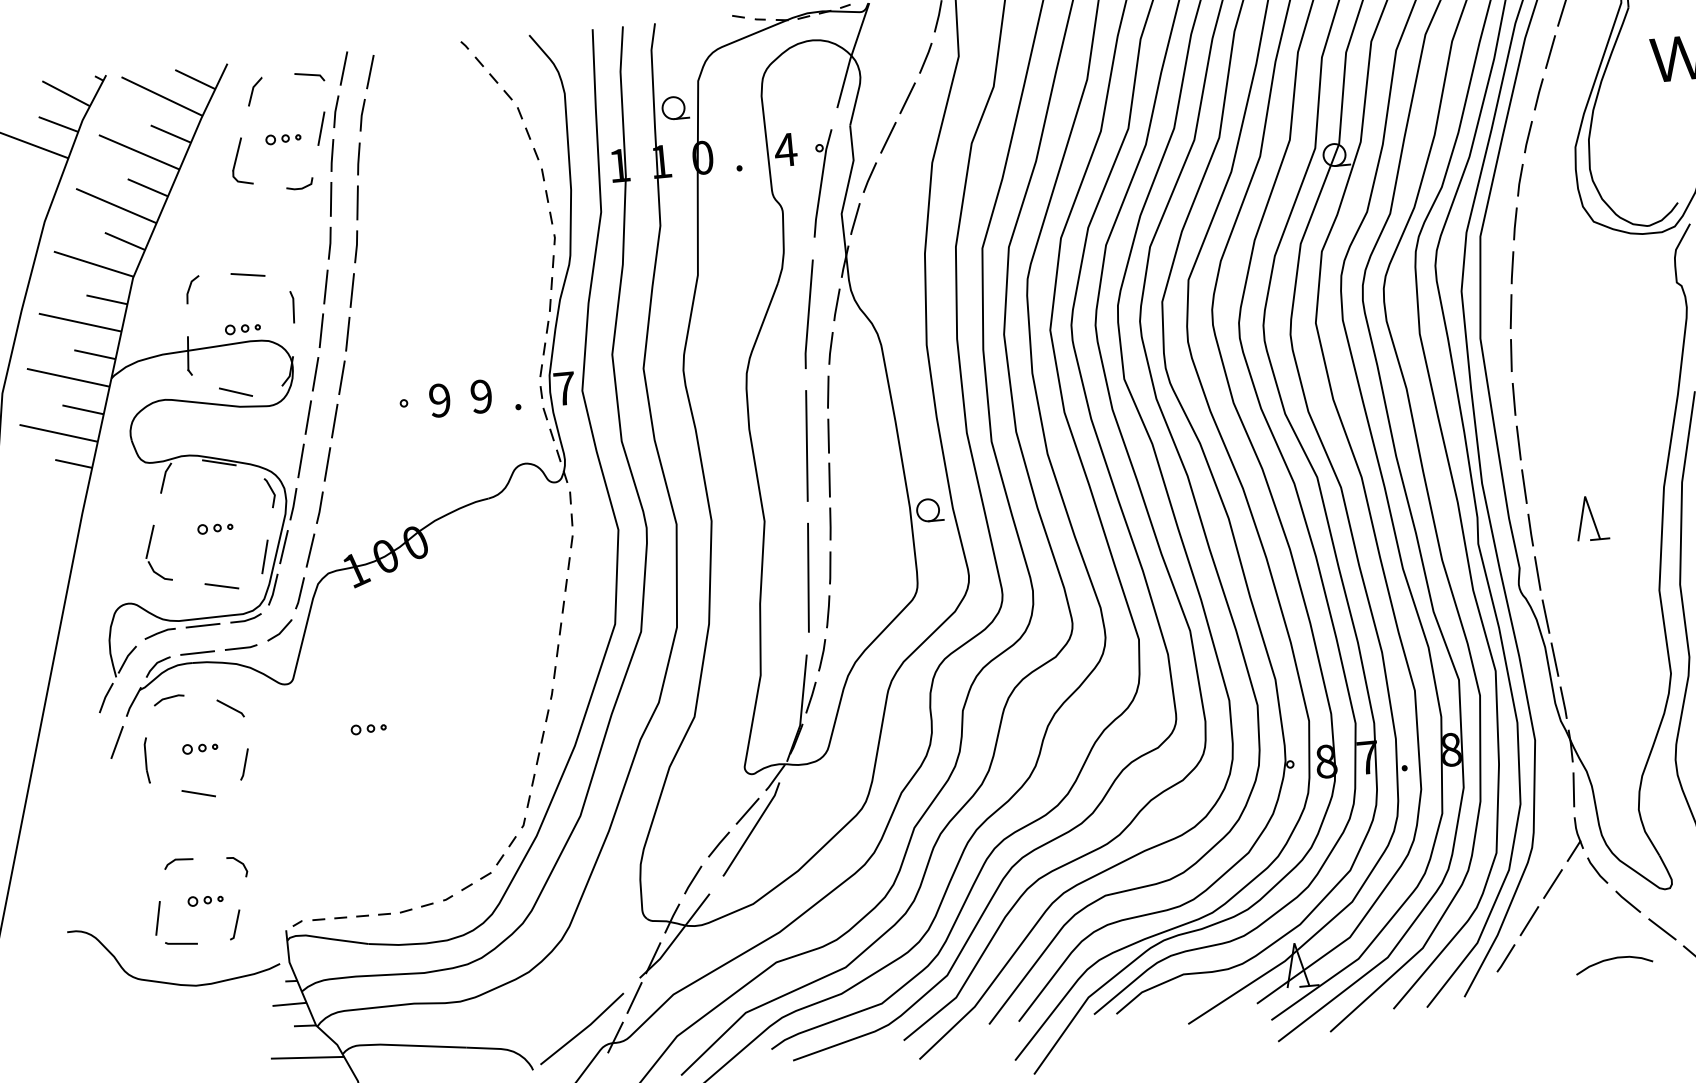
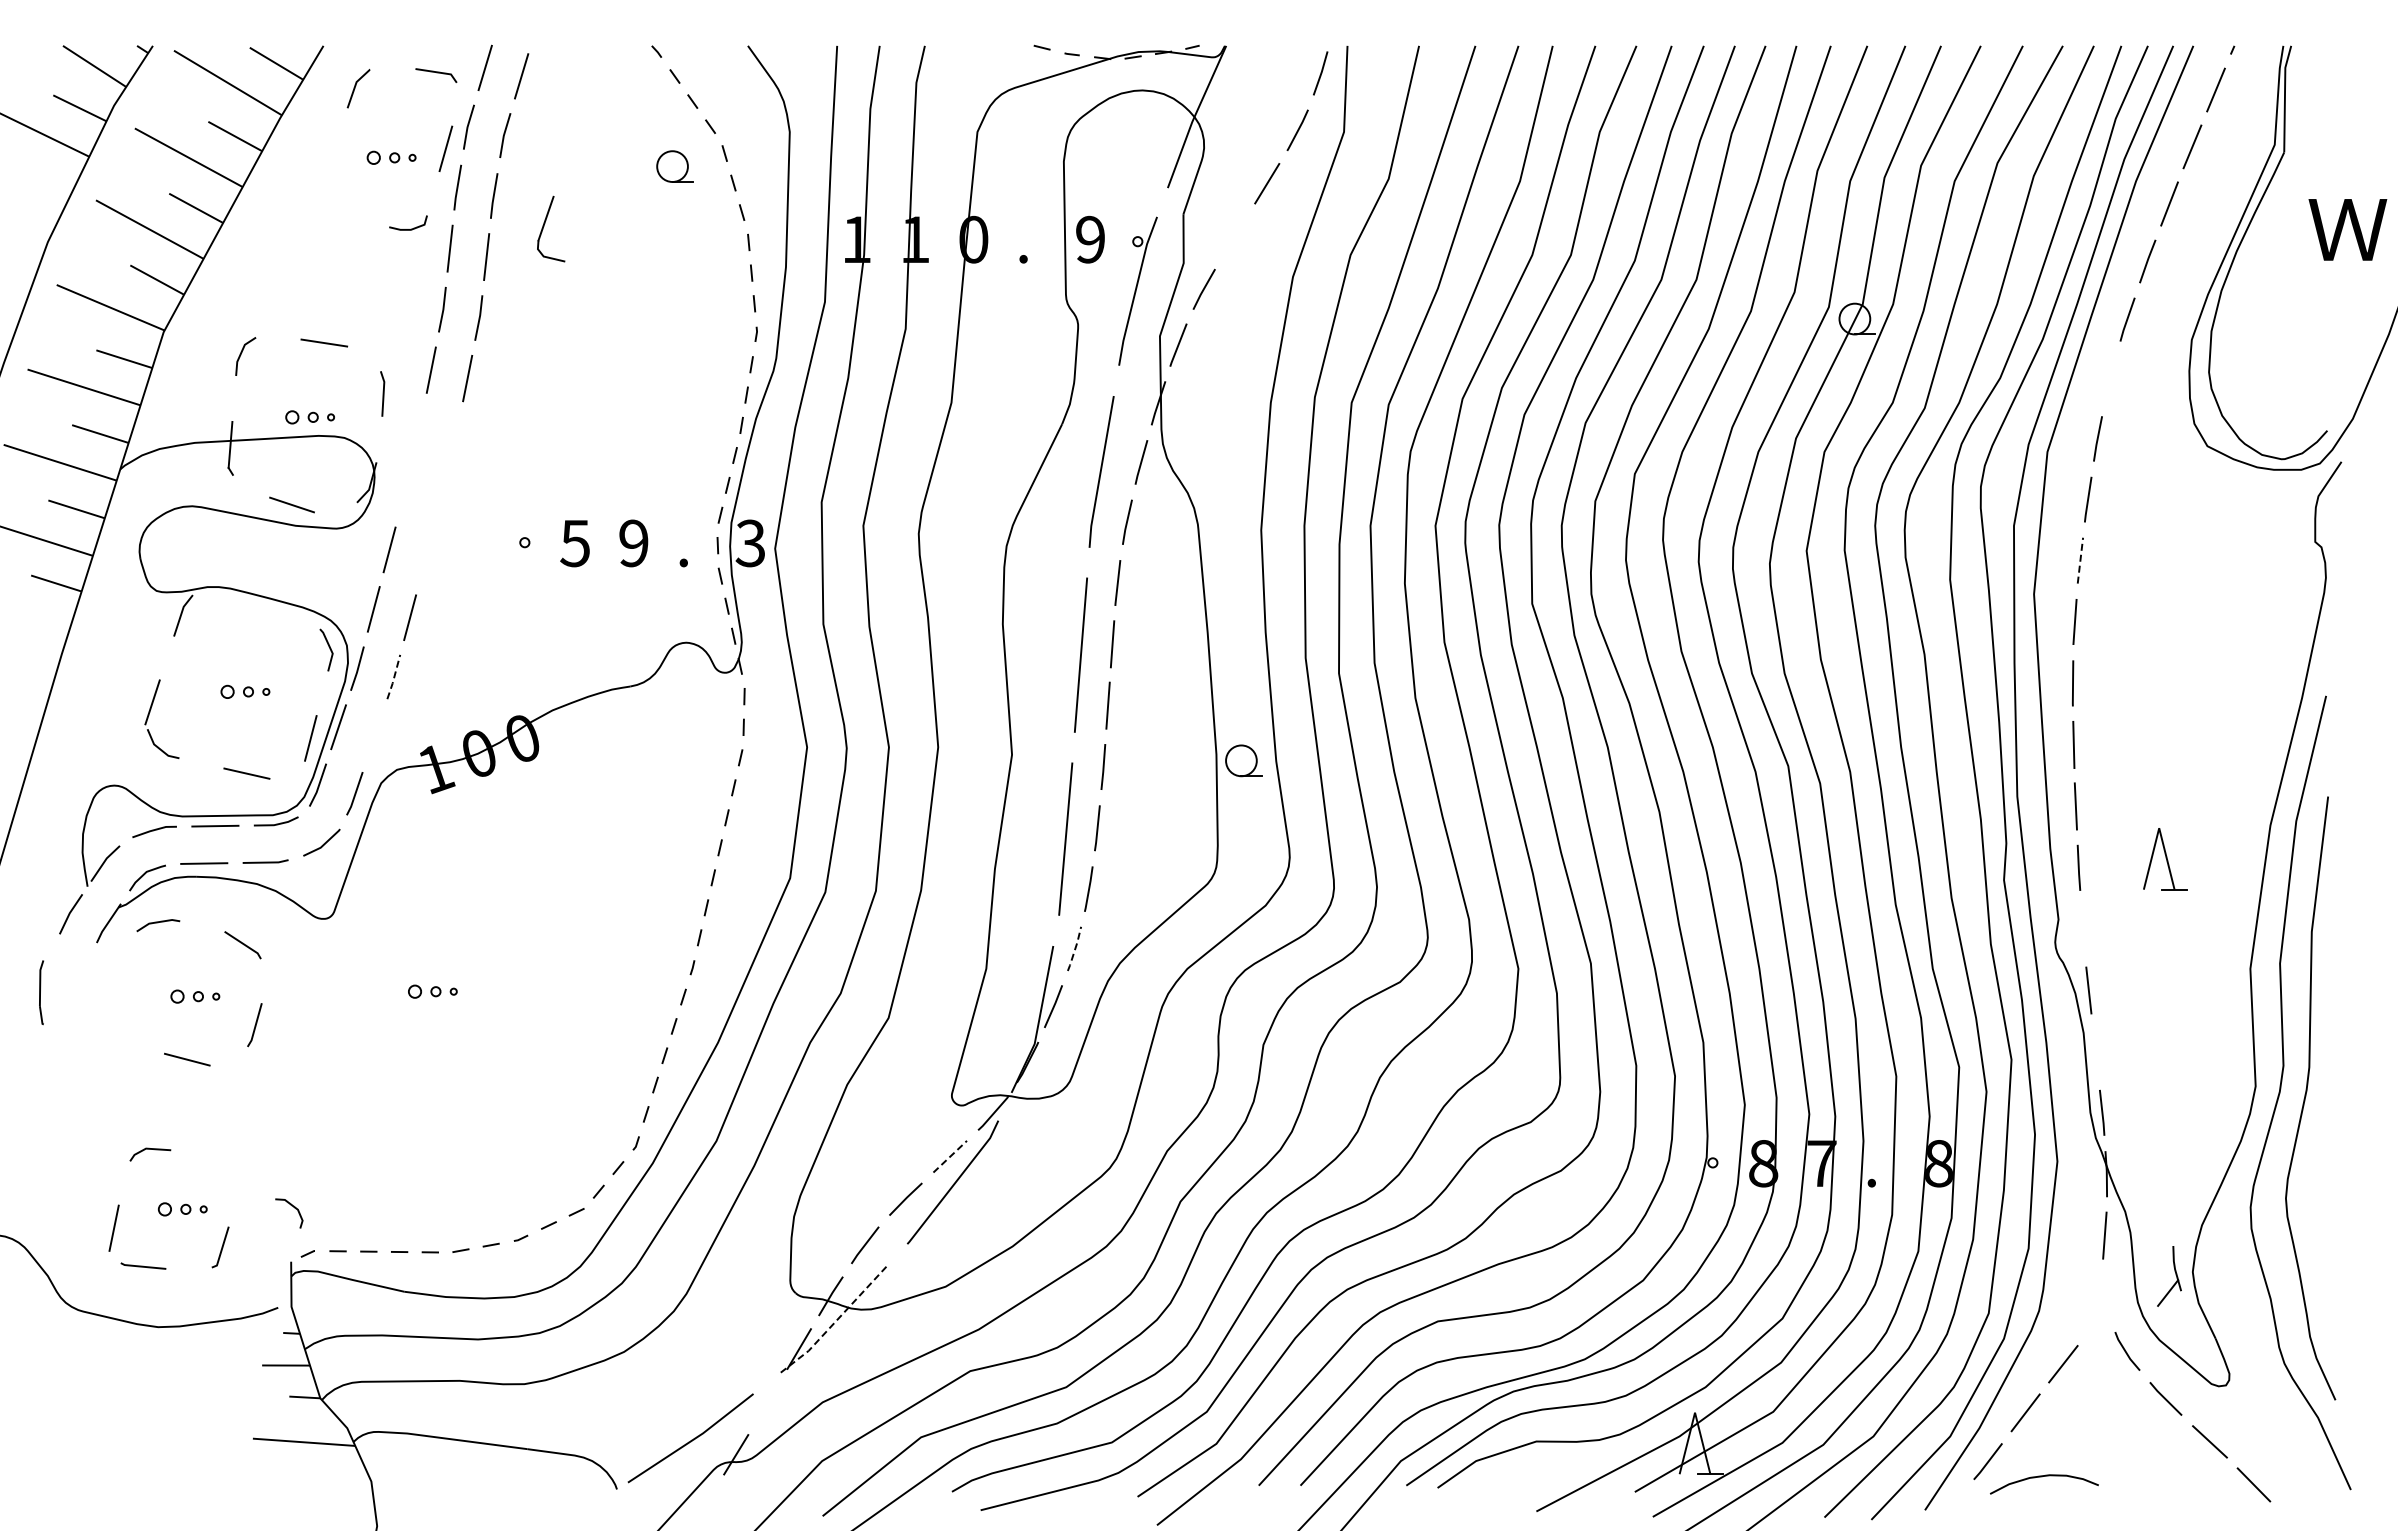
part: (674, 107) -> (674, 166), moved
line: (888, 137) -> (1235, 235), removed
text: (785, 149) -> (1090, 239), 4 -> 9
part: (236, 160) -> (544, 226), moved
line: (1520, 180) -> (2110, 378), removed
line: (1511, 311) -> (2080, 560), solid -> dashed
line: (320, 330) -> (418, 430), removed
line: (347, 333) -> (455, 438), removed
line: (315, 374) -> (405, 490), removed
line: (341, 377) -> (441, 498), removed
text: (564, 388) -> (750, 543), 7 -> 3
text: (439, 400) -> (574, 543), 9 -> 5
line: (334, 420) -> (425, 557), removed
line: (219, 462) -> (259, 600), removed
line: (320, 507) -> (394, 677), solid -> dashed
line: (310, 550) -> (374, 735), removed
line: (1537, 573) -> (2082, 929), removed
line: (822, 654) -> (1075, 948), solid -> dashed
line: (1554, 659) -> (2095, 1051), removed
line: (117, 742) -> (80, 977), removed
part: (147, 760) -> (41, 992), moved
line: (747, 811) -> (950, 1156), solid -> dashed
part: (1578, 838) -> (2175, 1275), moved
line: (240, 863) -> (294, 1208), moved
line: (675, 937) -> (833, 1323), solid -> dashed
curve: (1612, 959) -> (2042, 1477), moved
line: (634, 997) -> (767, 1401), removed

